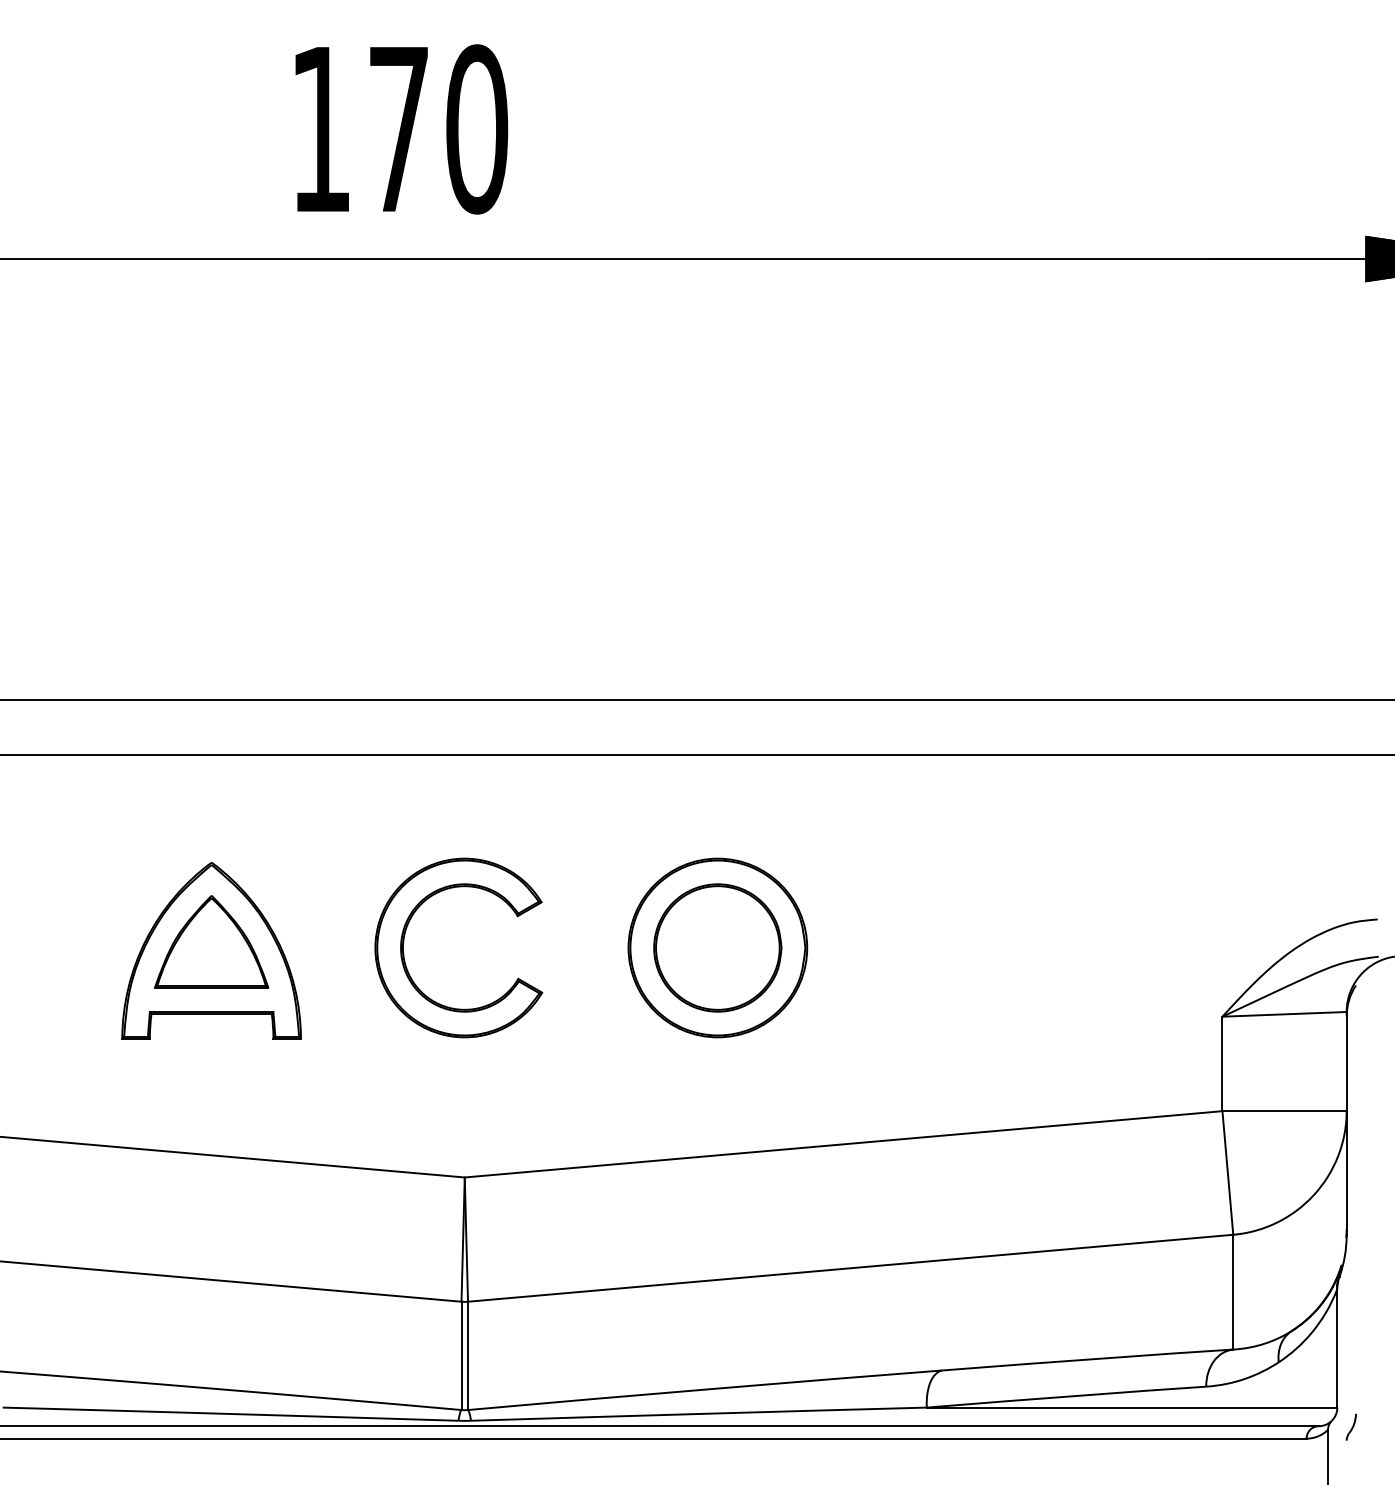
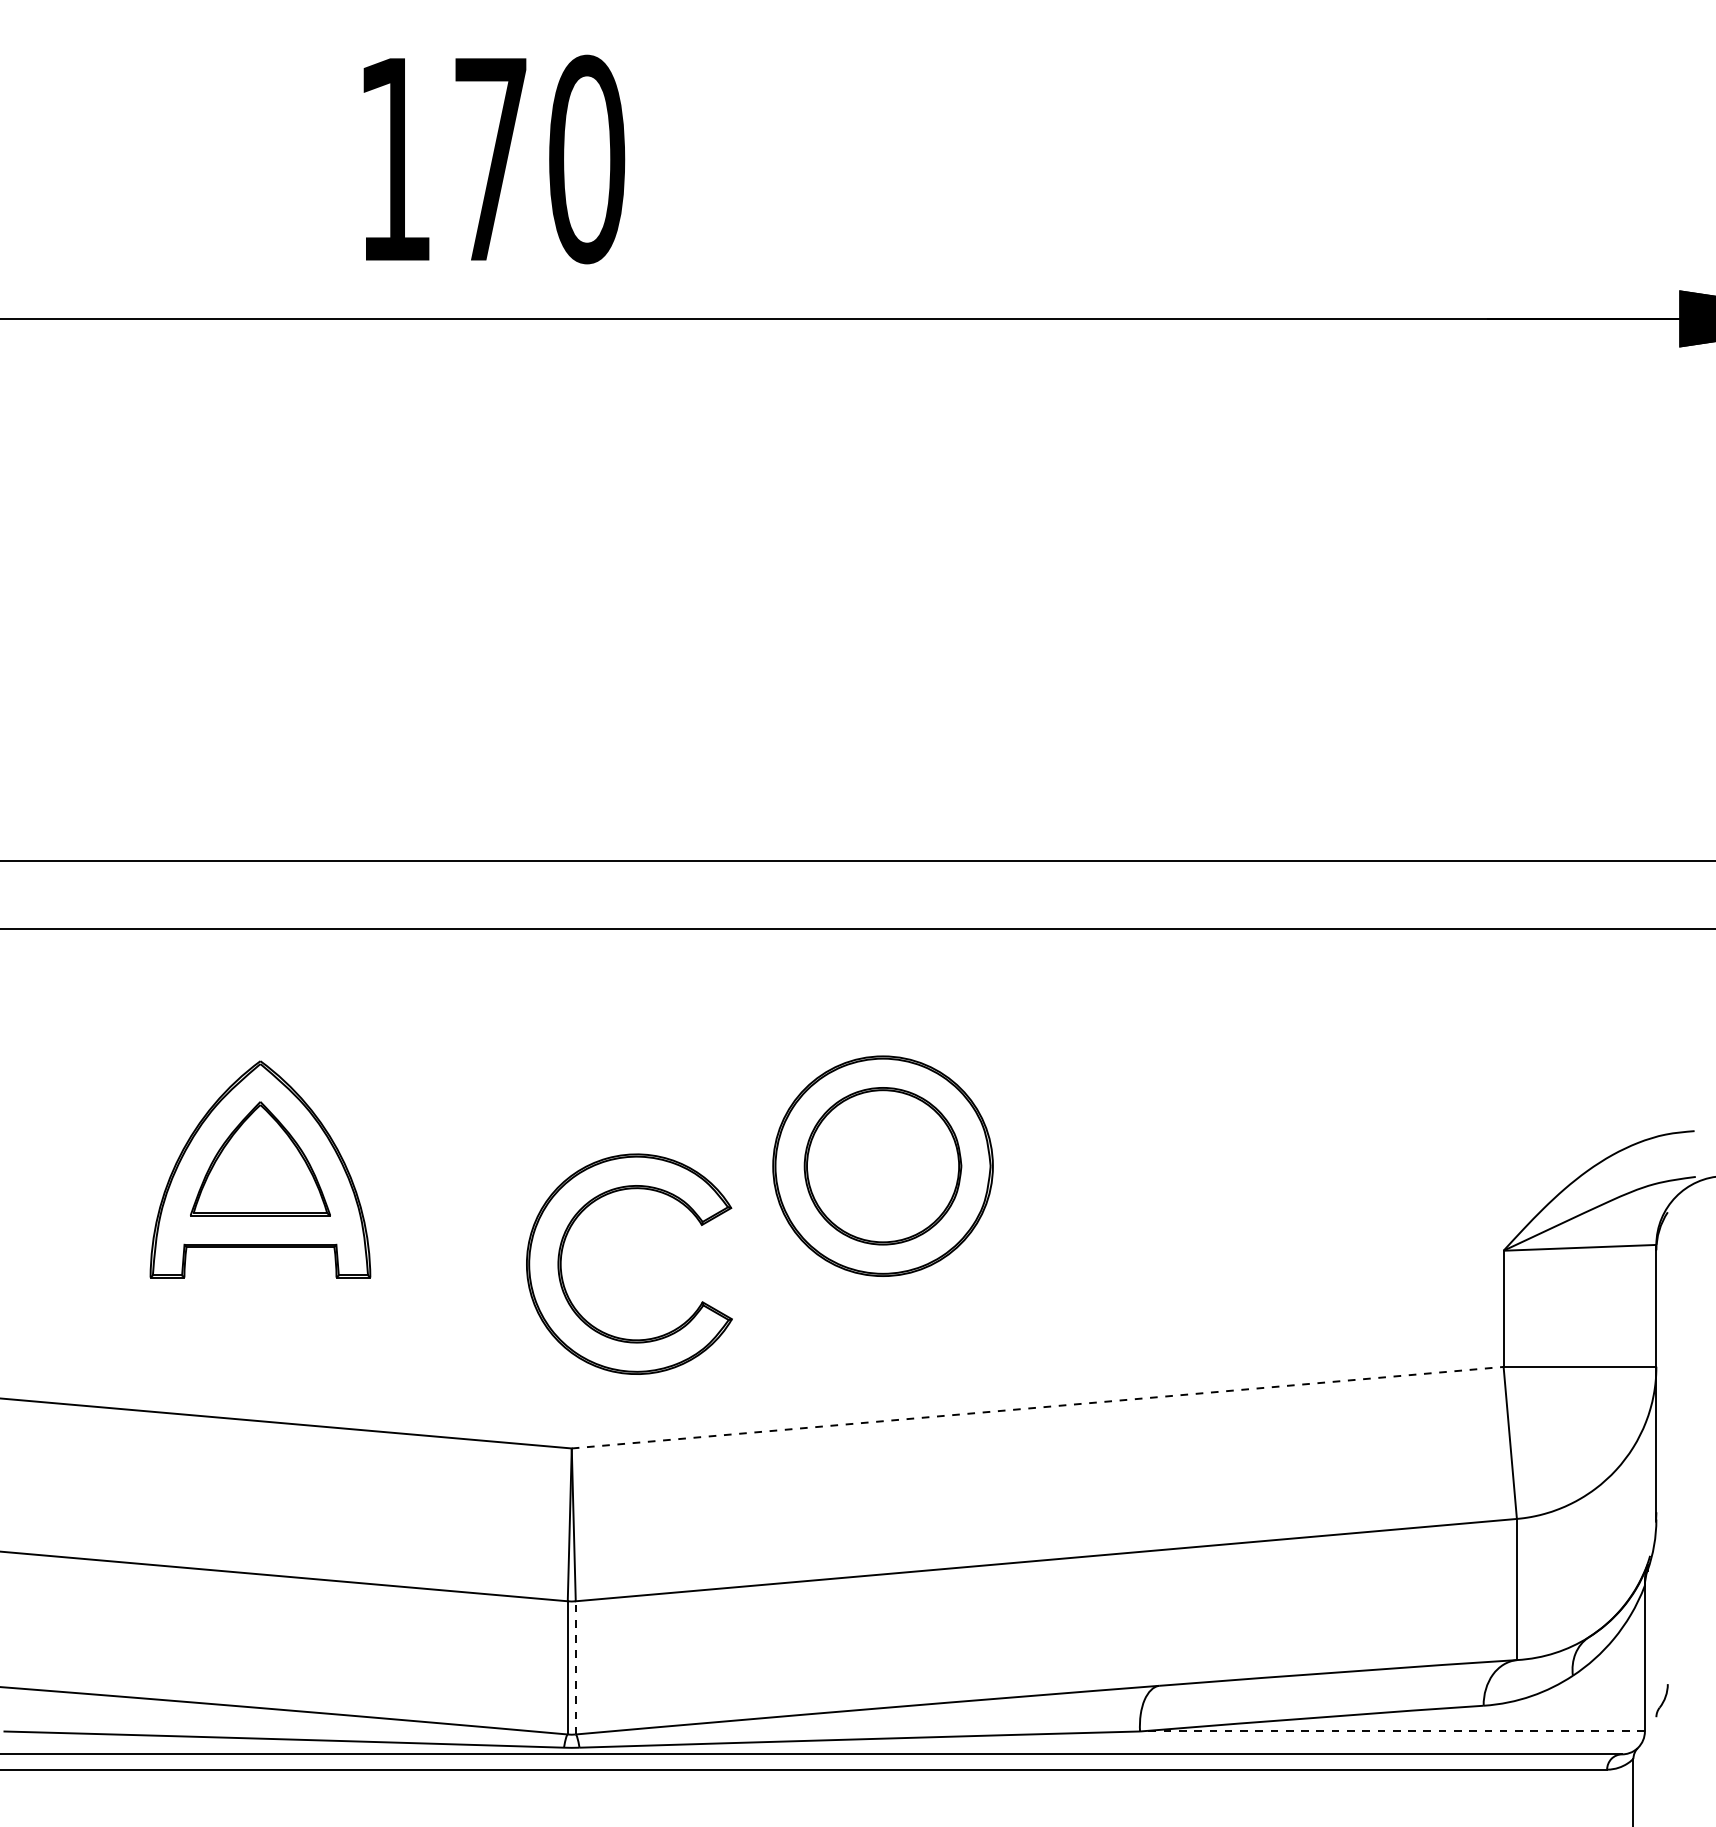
part: (405, 936) -> (563, 1249), moved
line: (843, 1144) -> (1037, 1407), solid -> dashed
line: (467, 1355) -> (575, 1667), solid -> dashed
line: (1131, 1407) -> (1391, 1731), solid -> dashed
part: (1350, 1427) -> (1661, 1700), moved

